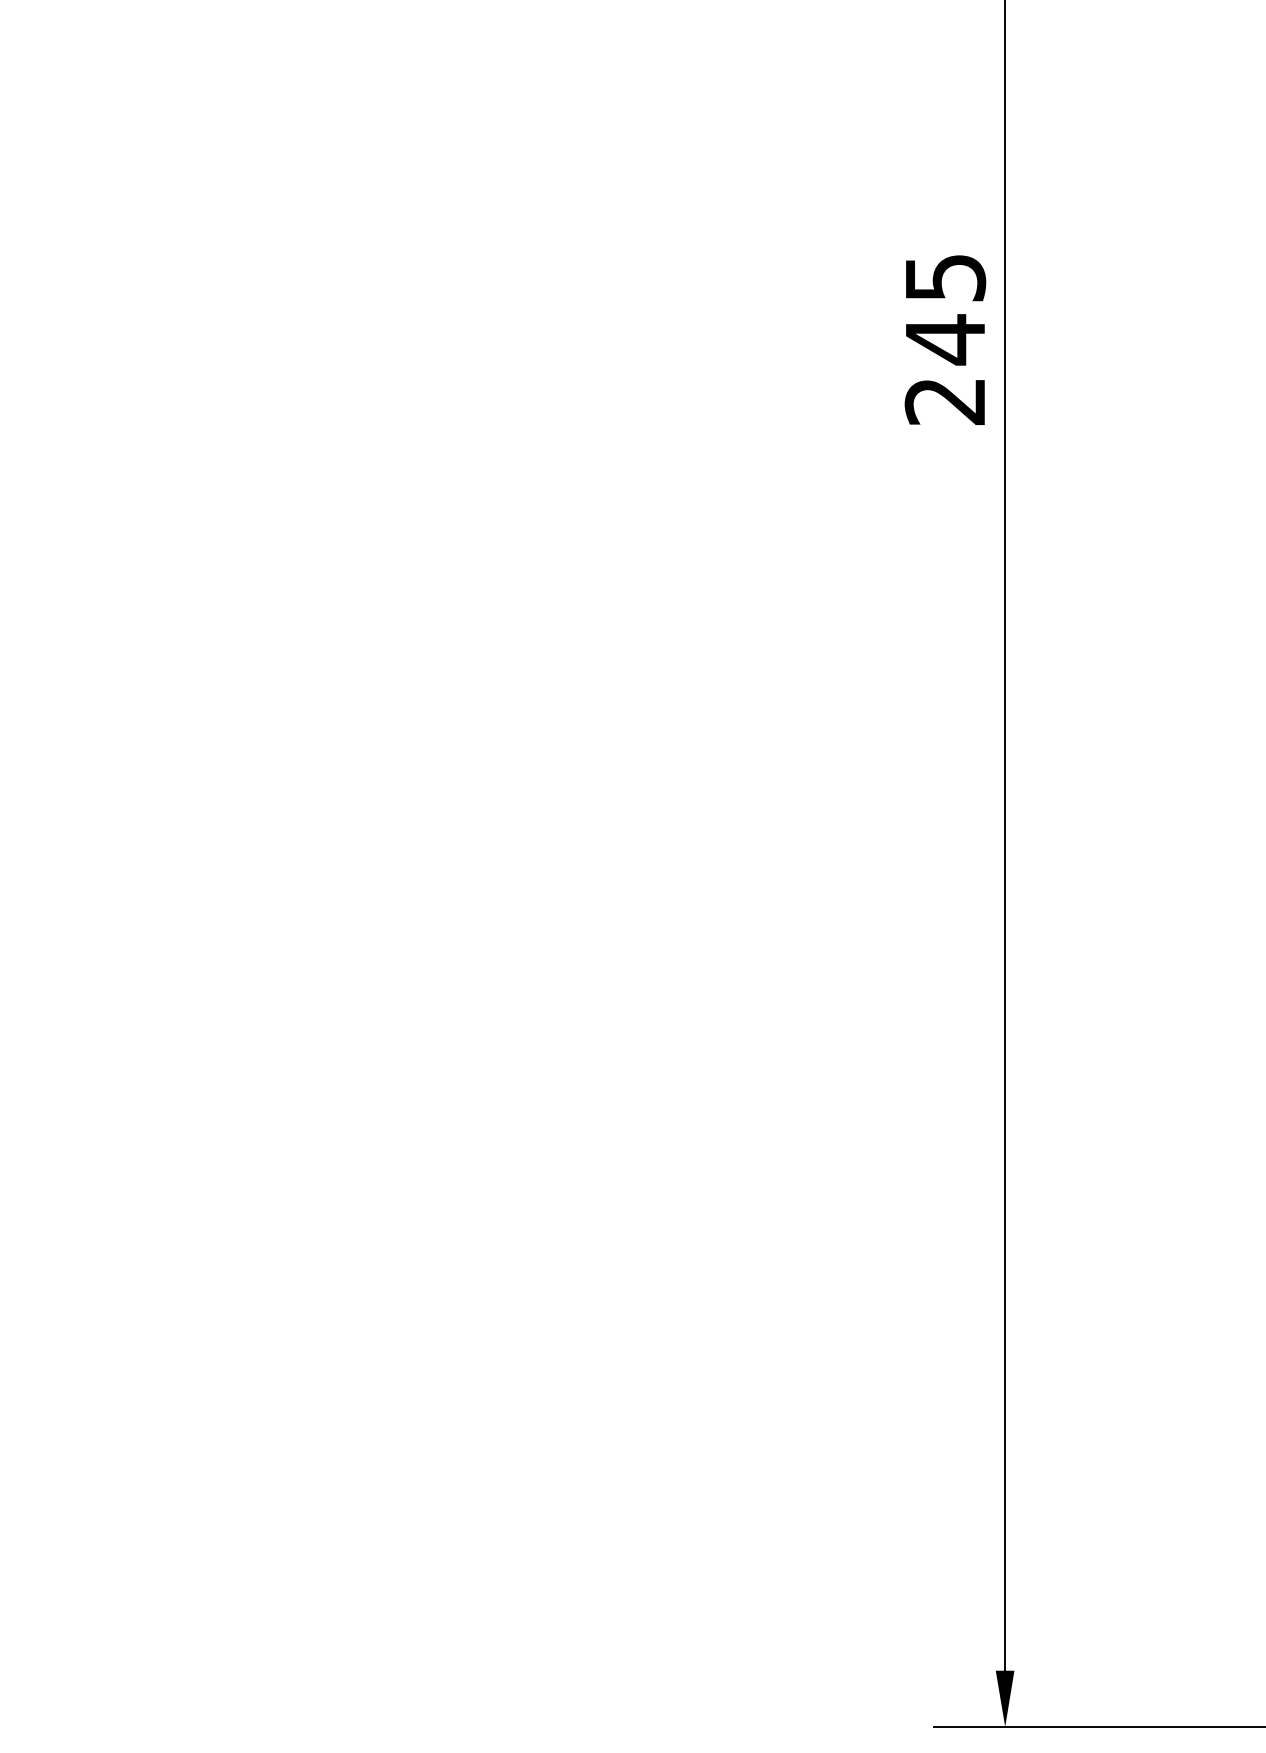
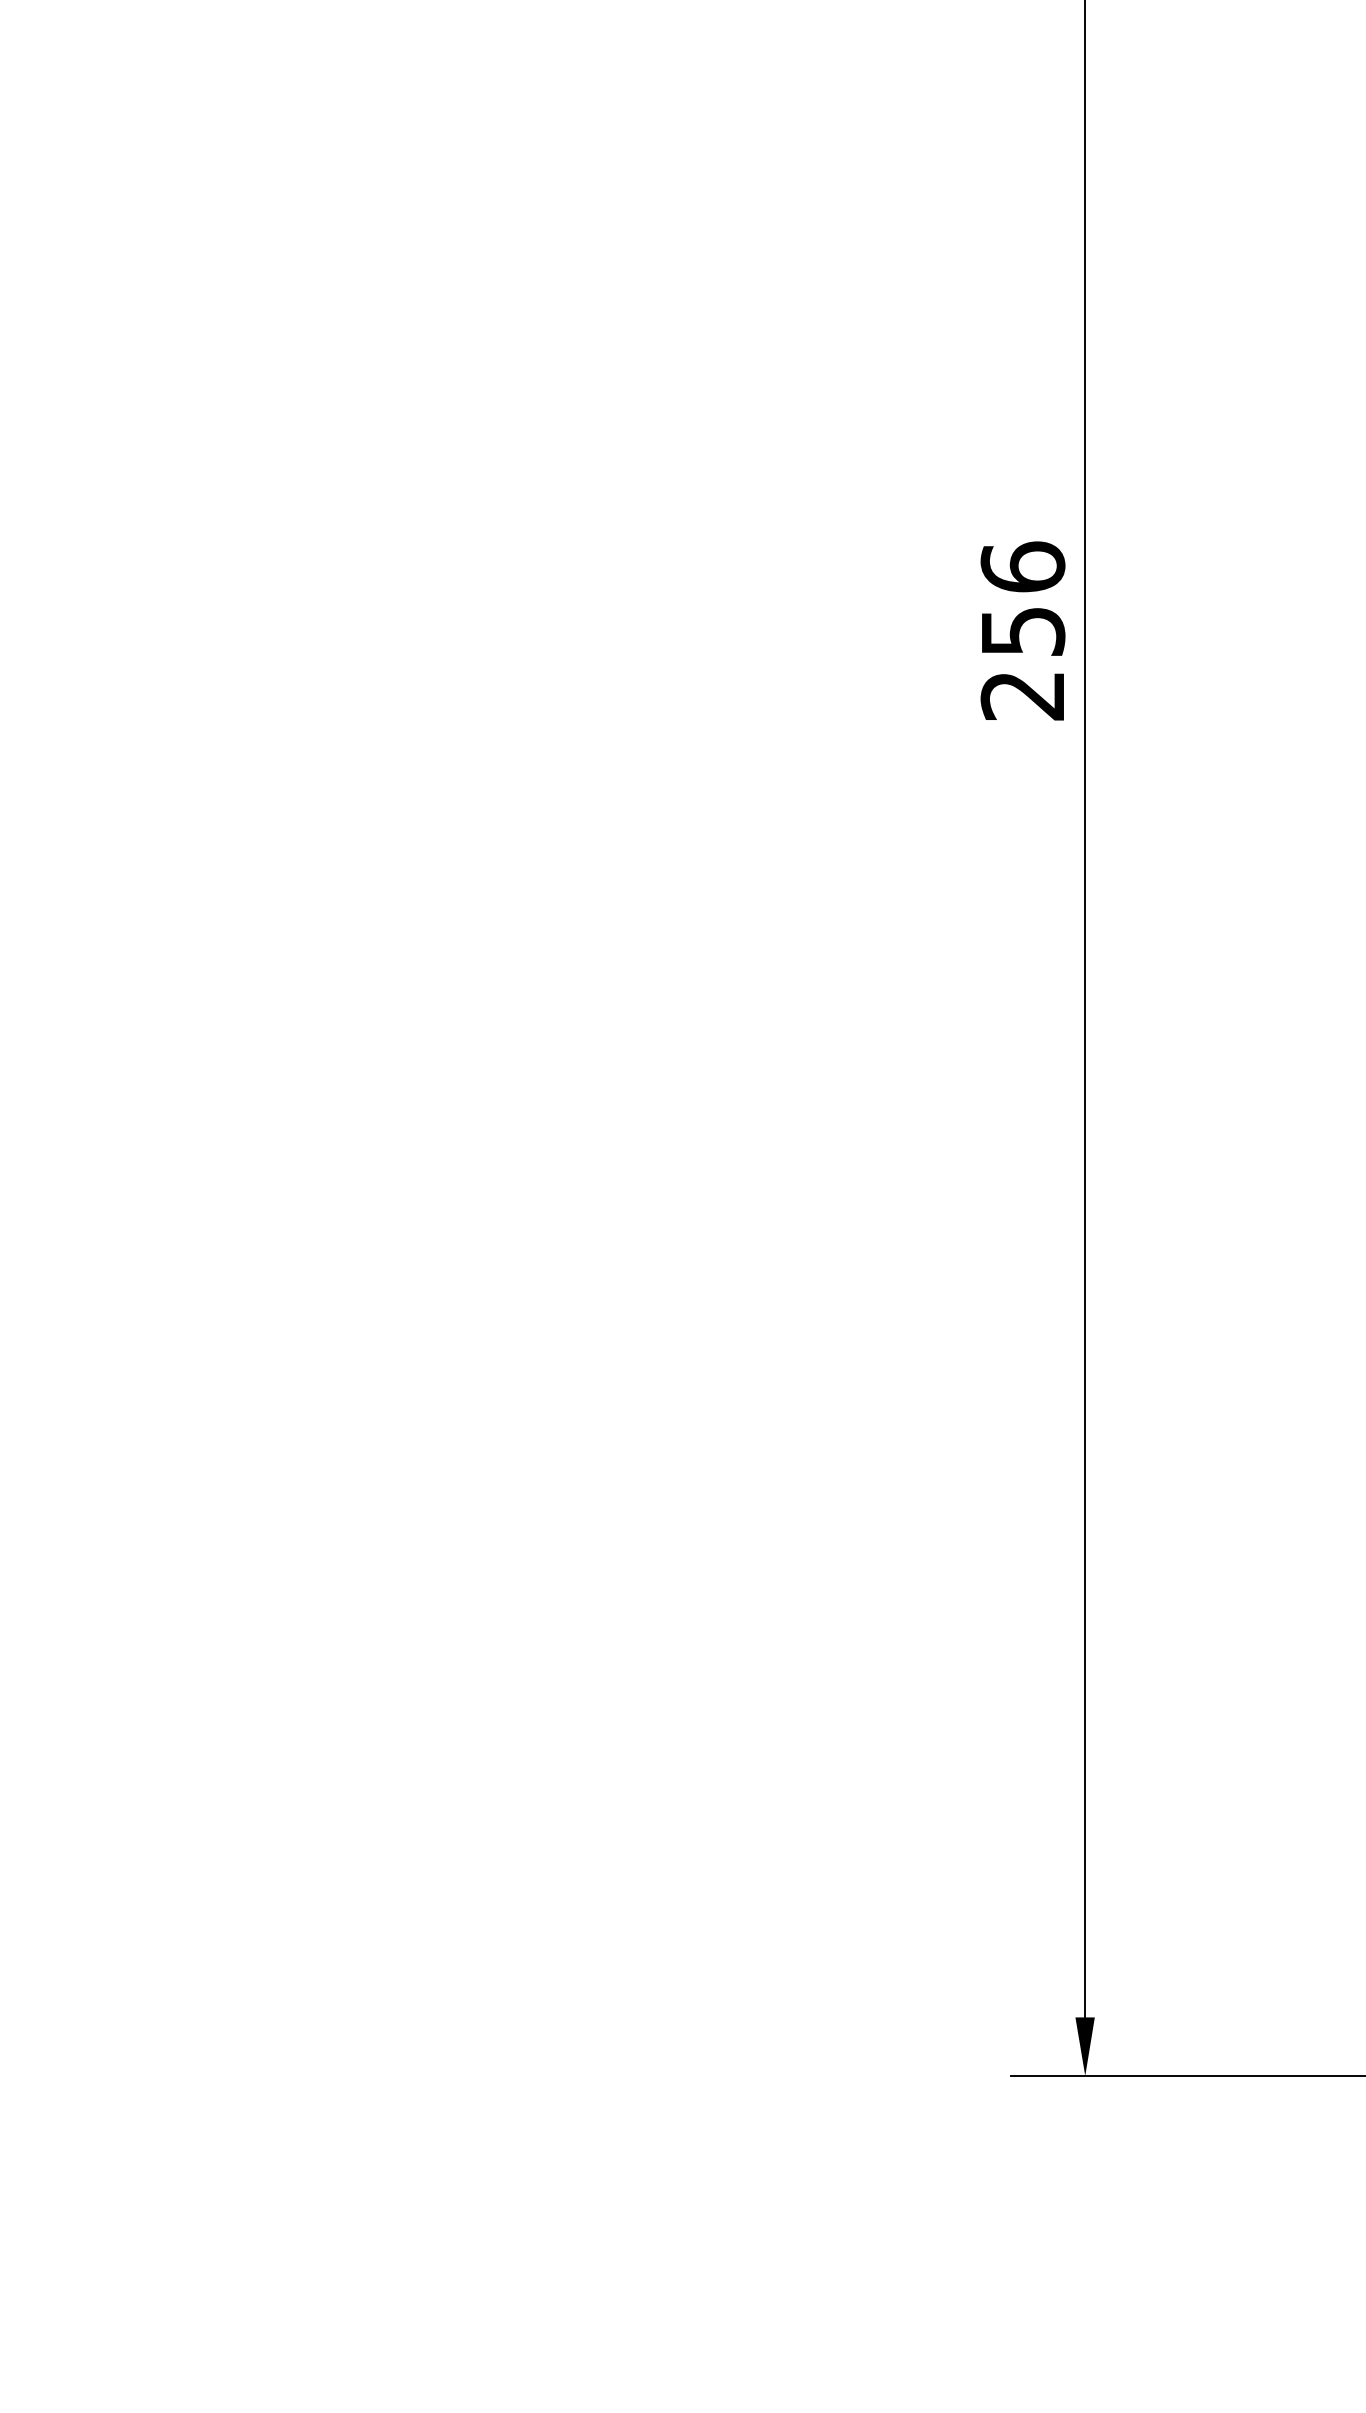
text: (944, 308) -> (1022, 599), 245 -> 256

